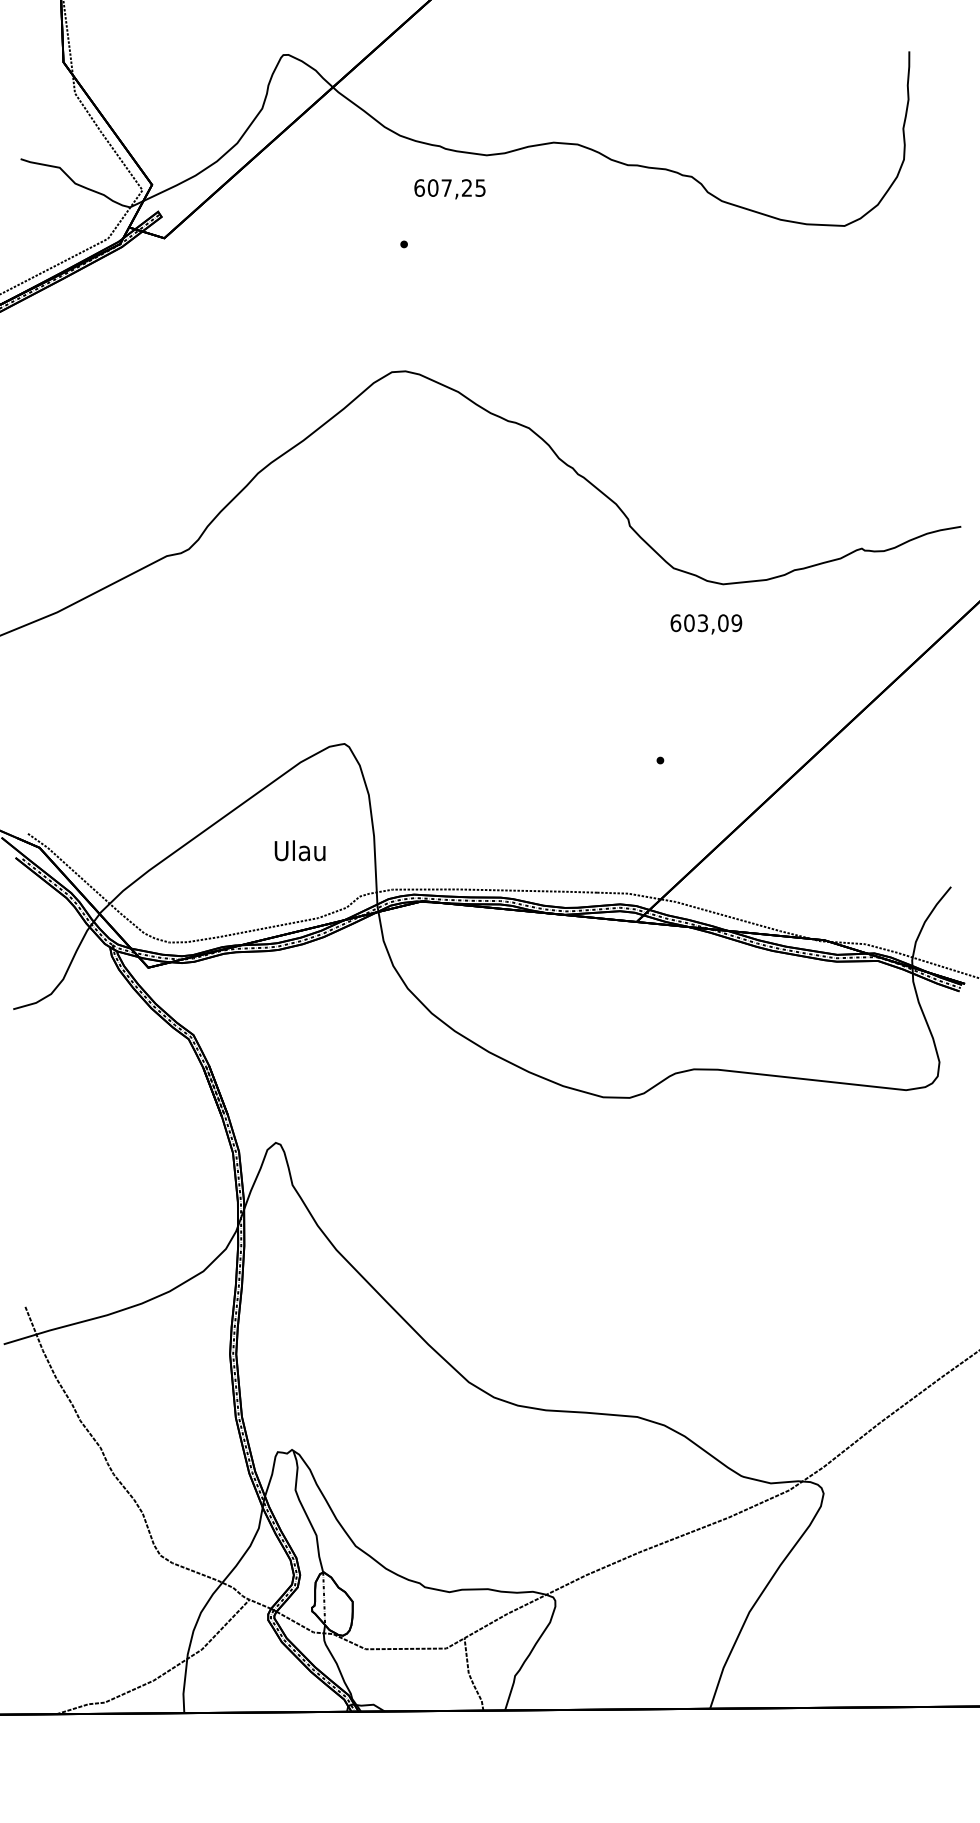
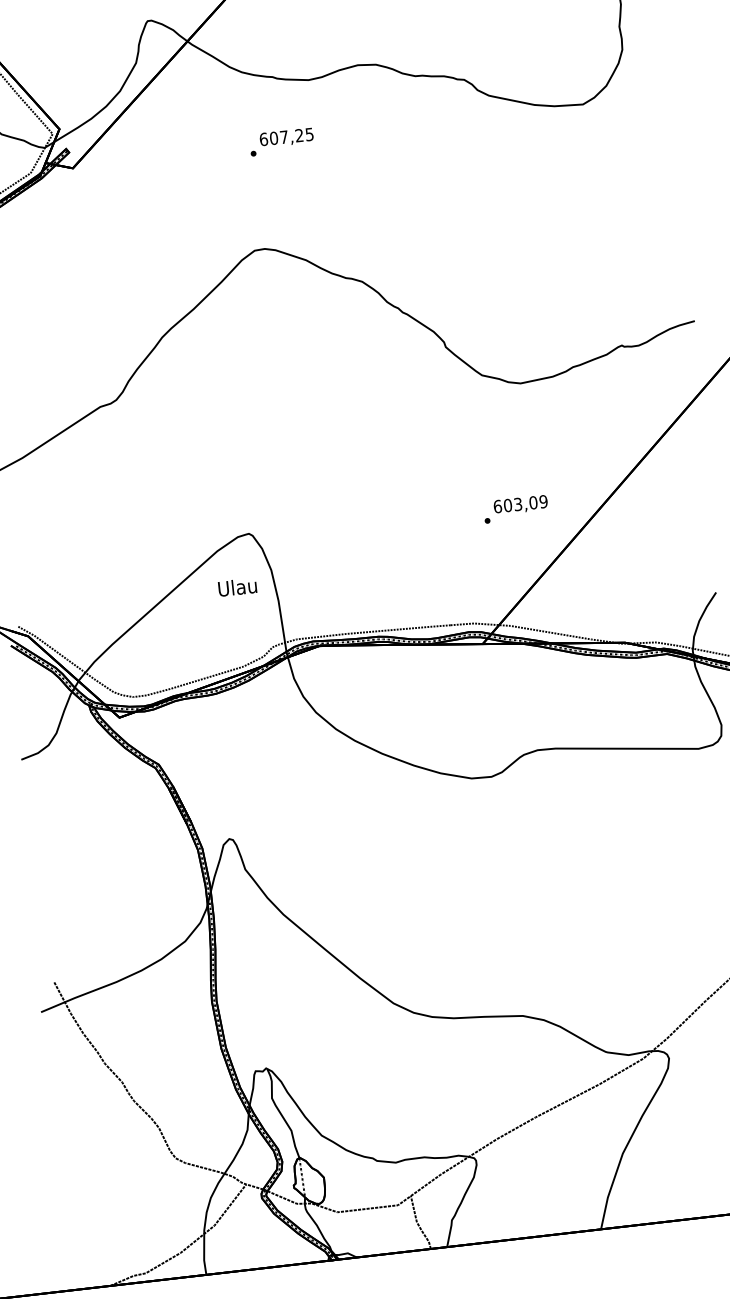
text: (449, 189) -> (286, 138), moved
text: (706, 624) -> (520, 505), moved
text: (299, 850) -> (237, 587), moved

